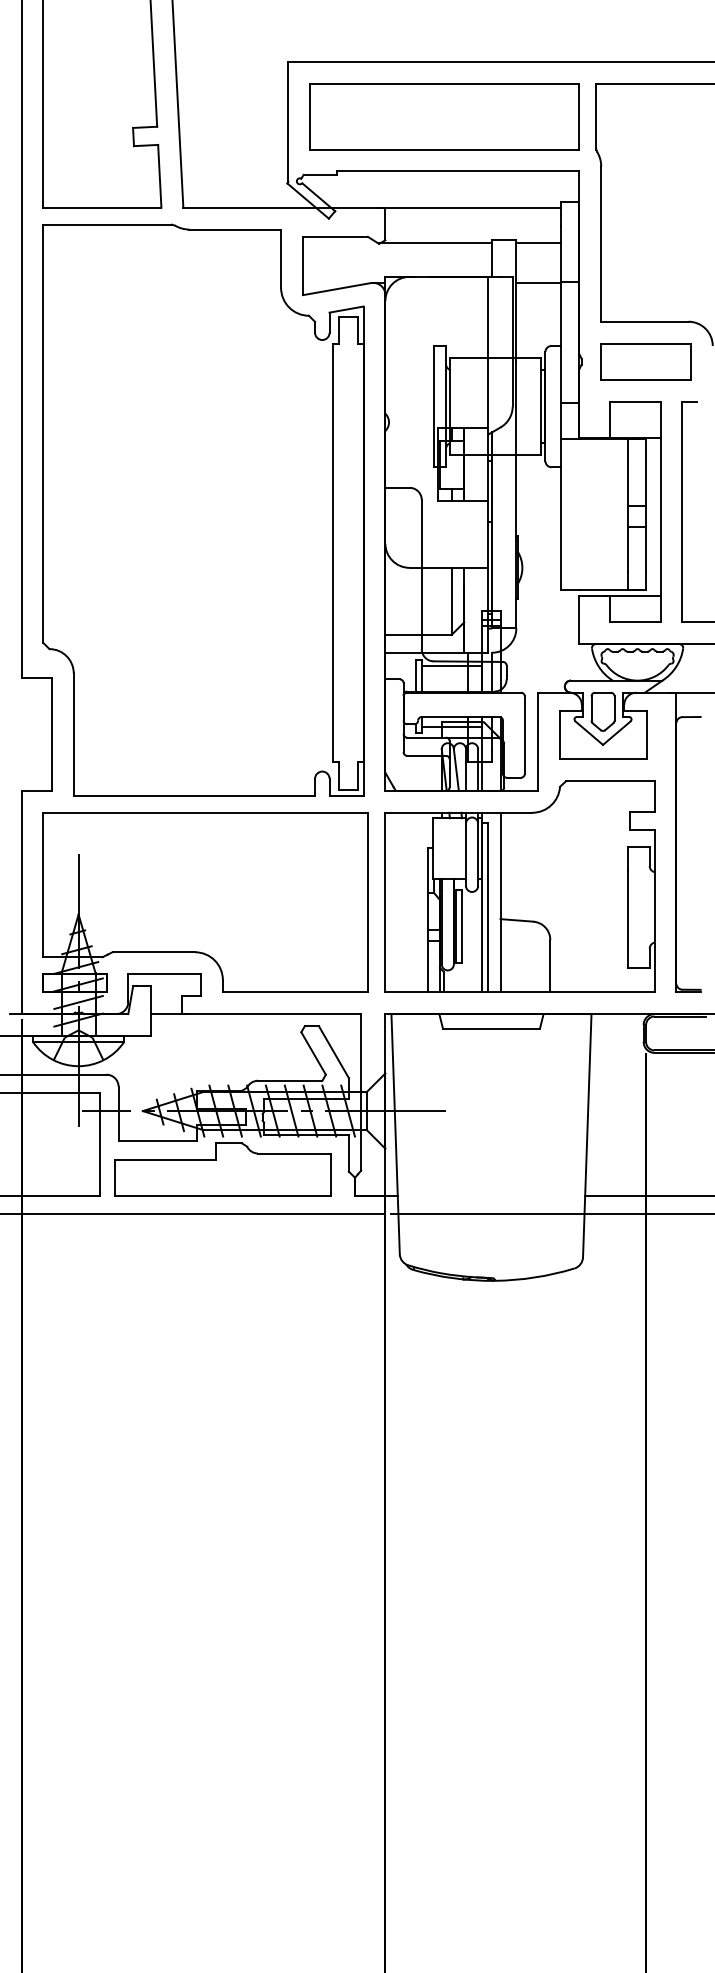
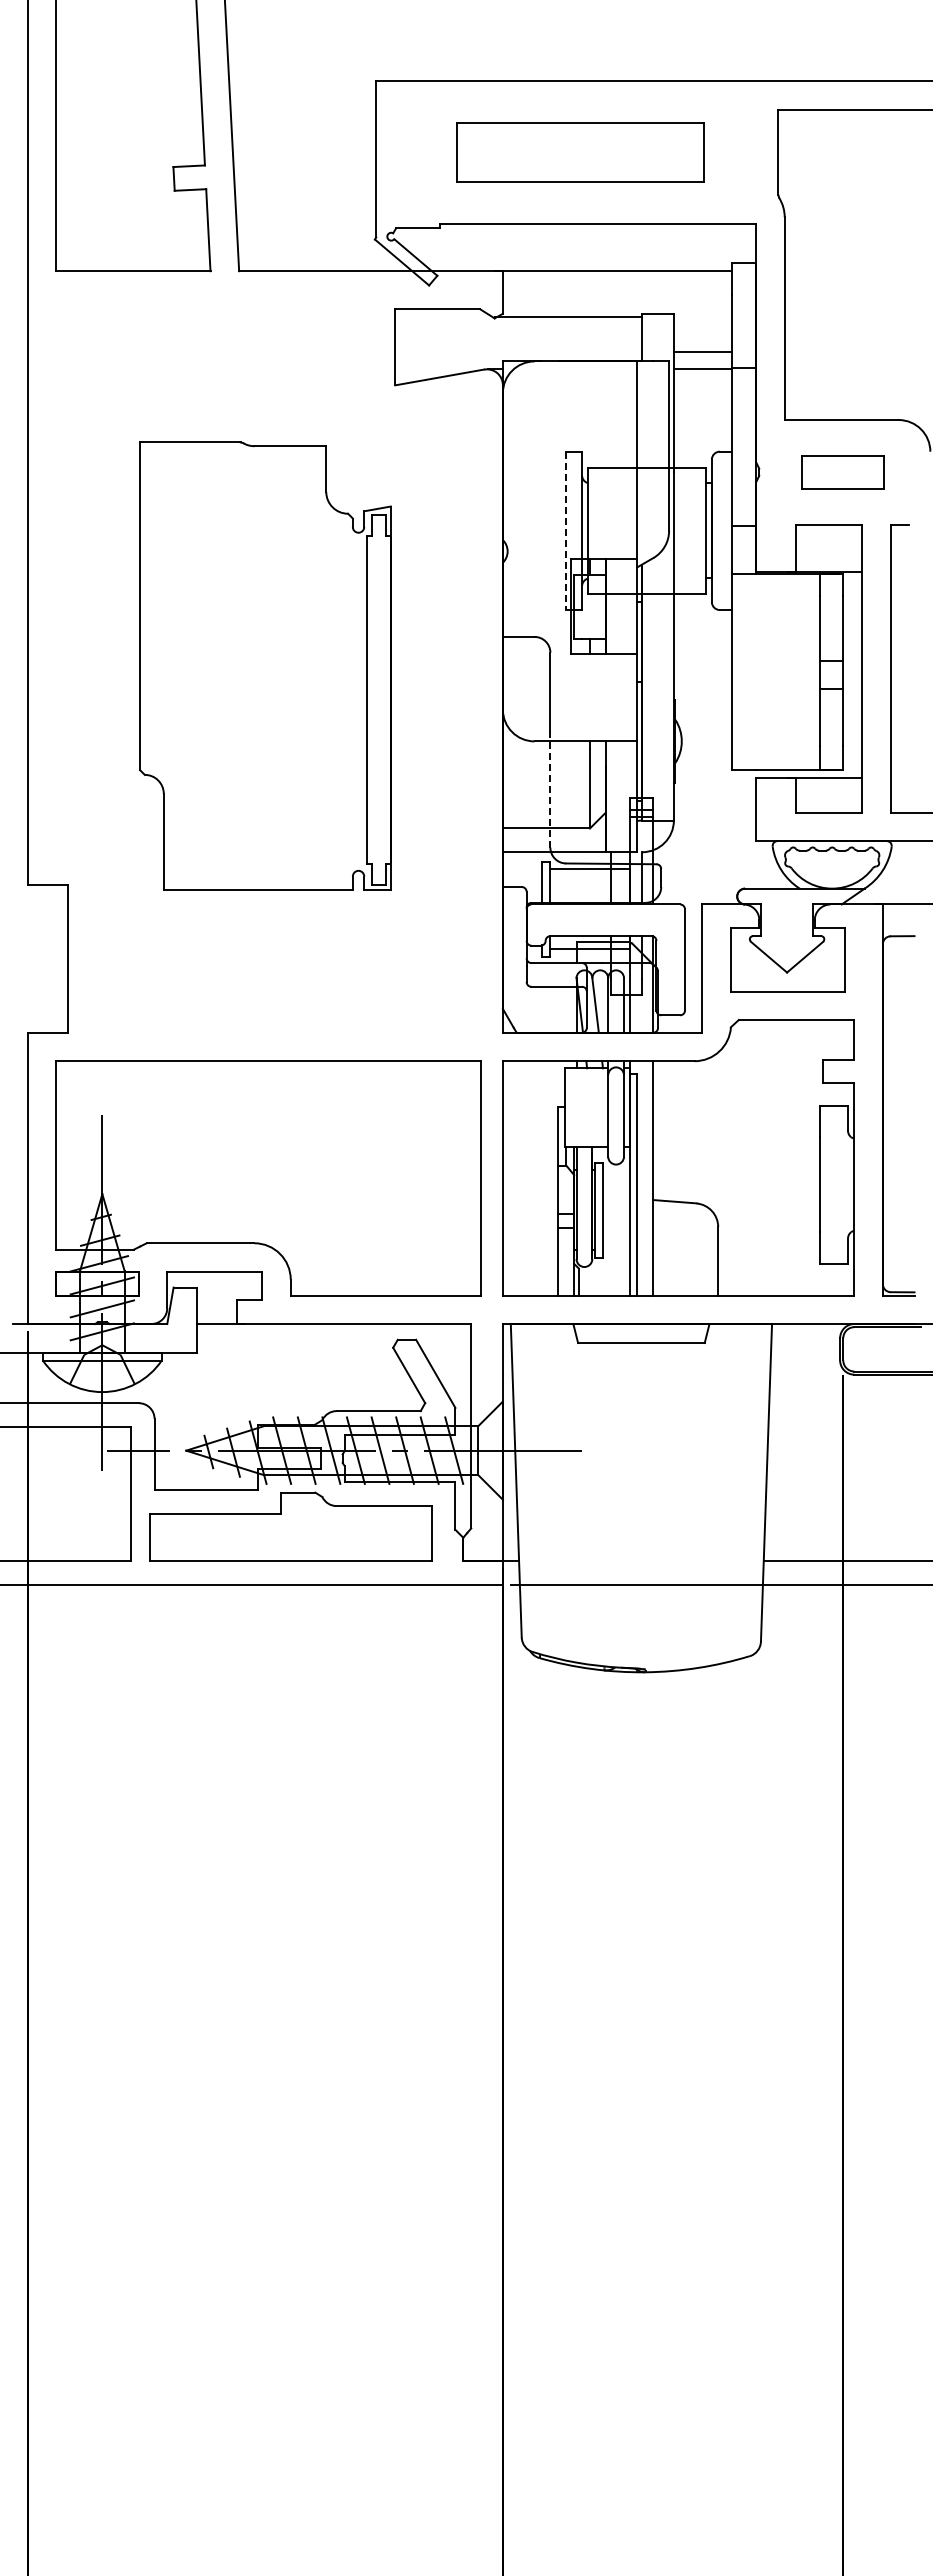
part: (444, 116) -> (580, 152), size x0.7
line: (538, 243) -> (702, 352), moved
part: (646, 361) -> (843, 472), size x0.7
line: (434, 407) -> (566, 531), solid -> dashed
part: (203, 509) -> (265, 665), size x0.6
line: (421, 604) -> (550, 789), solid -> dashed
part: (602, 711) -> (786, 929), removed

